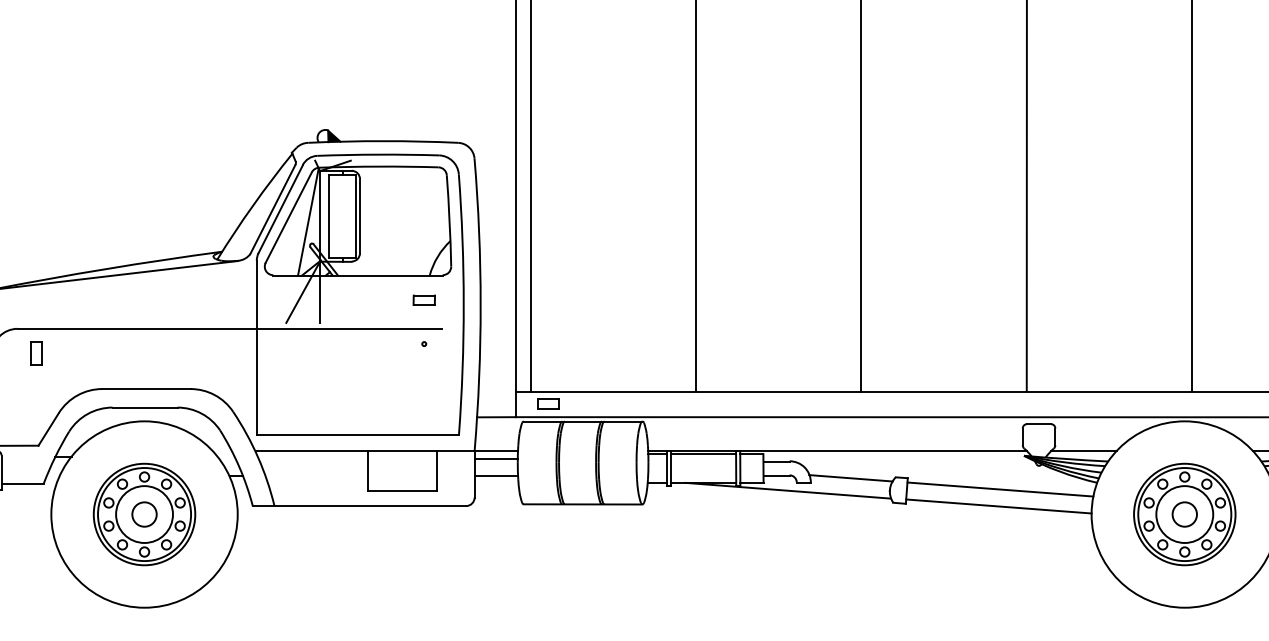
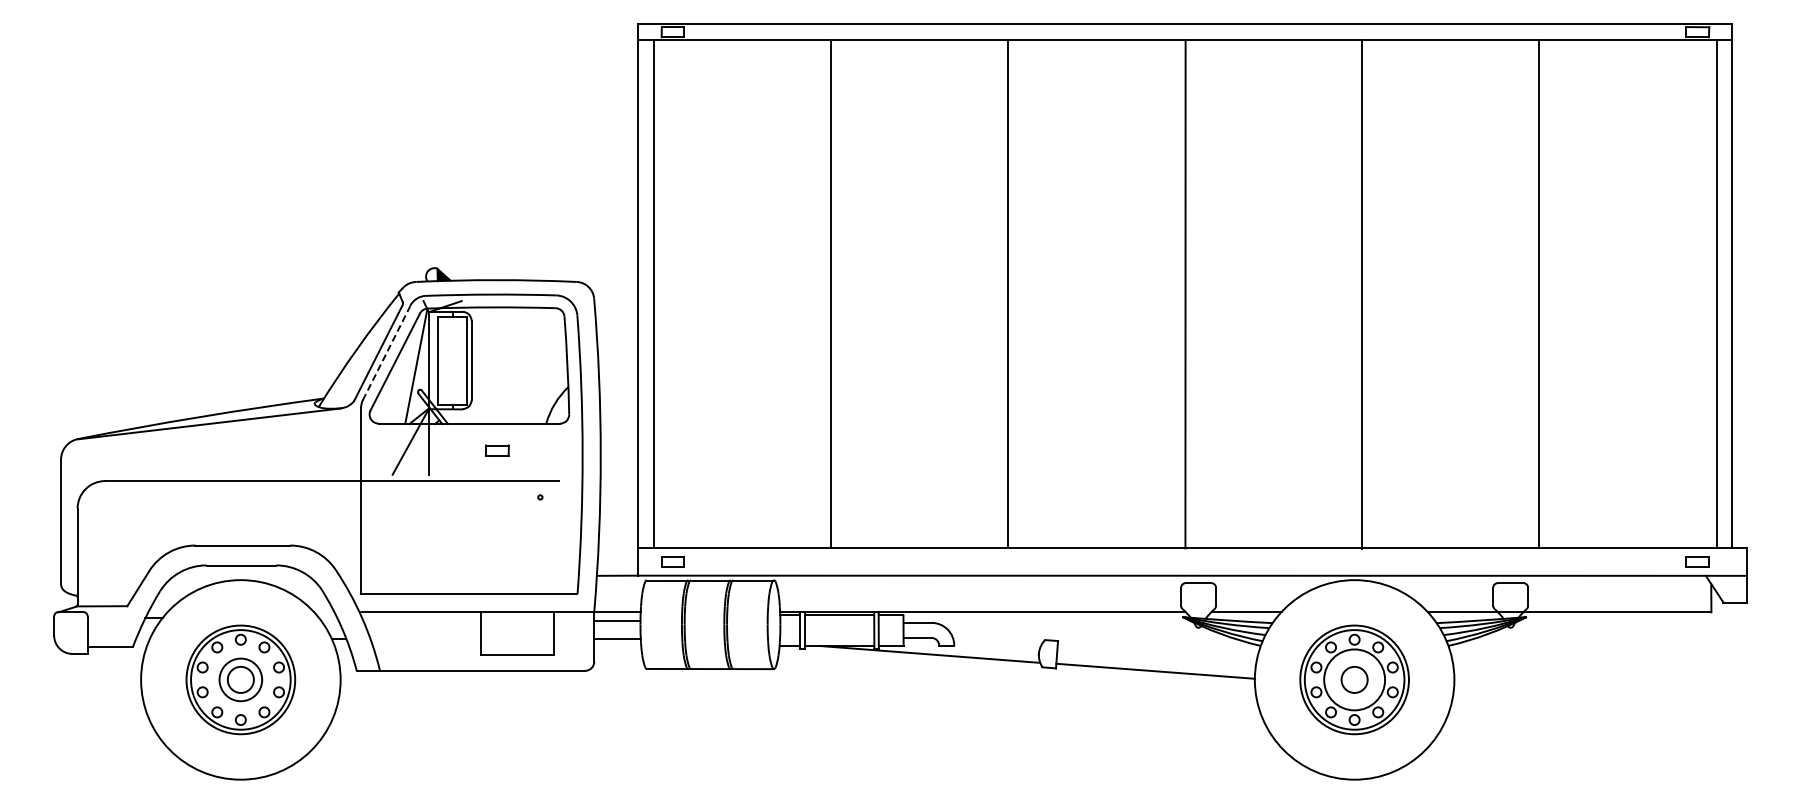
line: (280, 209) -> (386, 353), solid -> dashed
part: (424, 300) -> (497, 450), moved
part: (35, 353) -> (124, 507), removed
line: (850, 477) -> (996, 640), removed
line: (999, 488) -> (1156, 652), removed
circle: (144, 514) -> (240, 679), size x0.7

